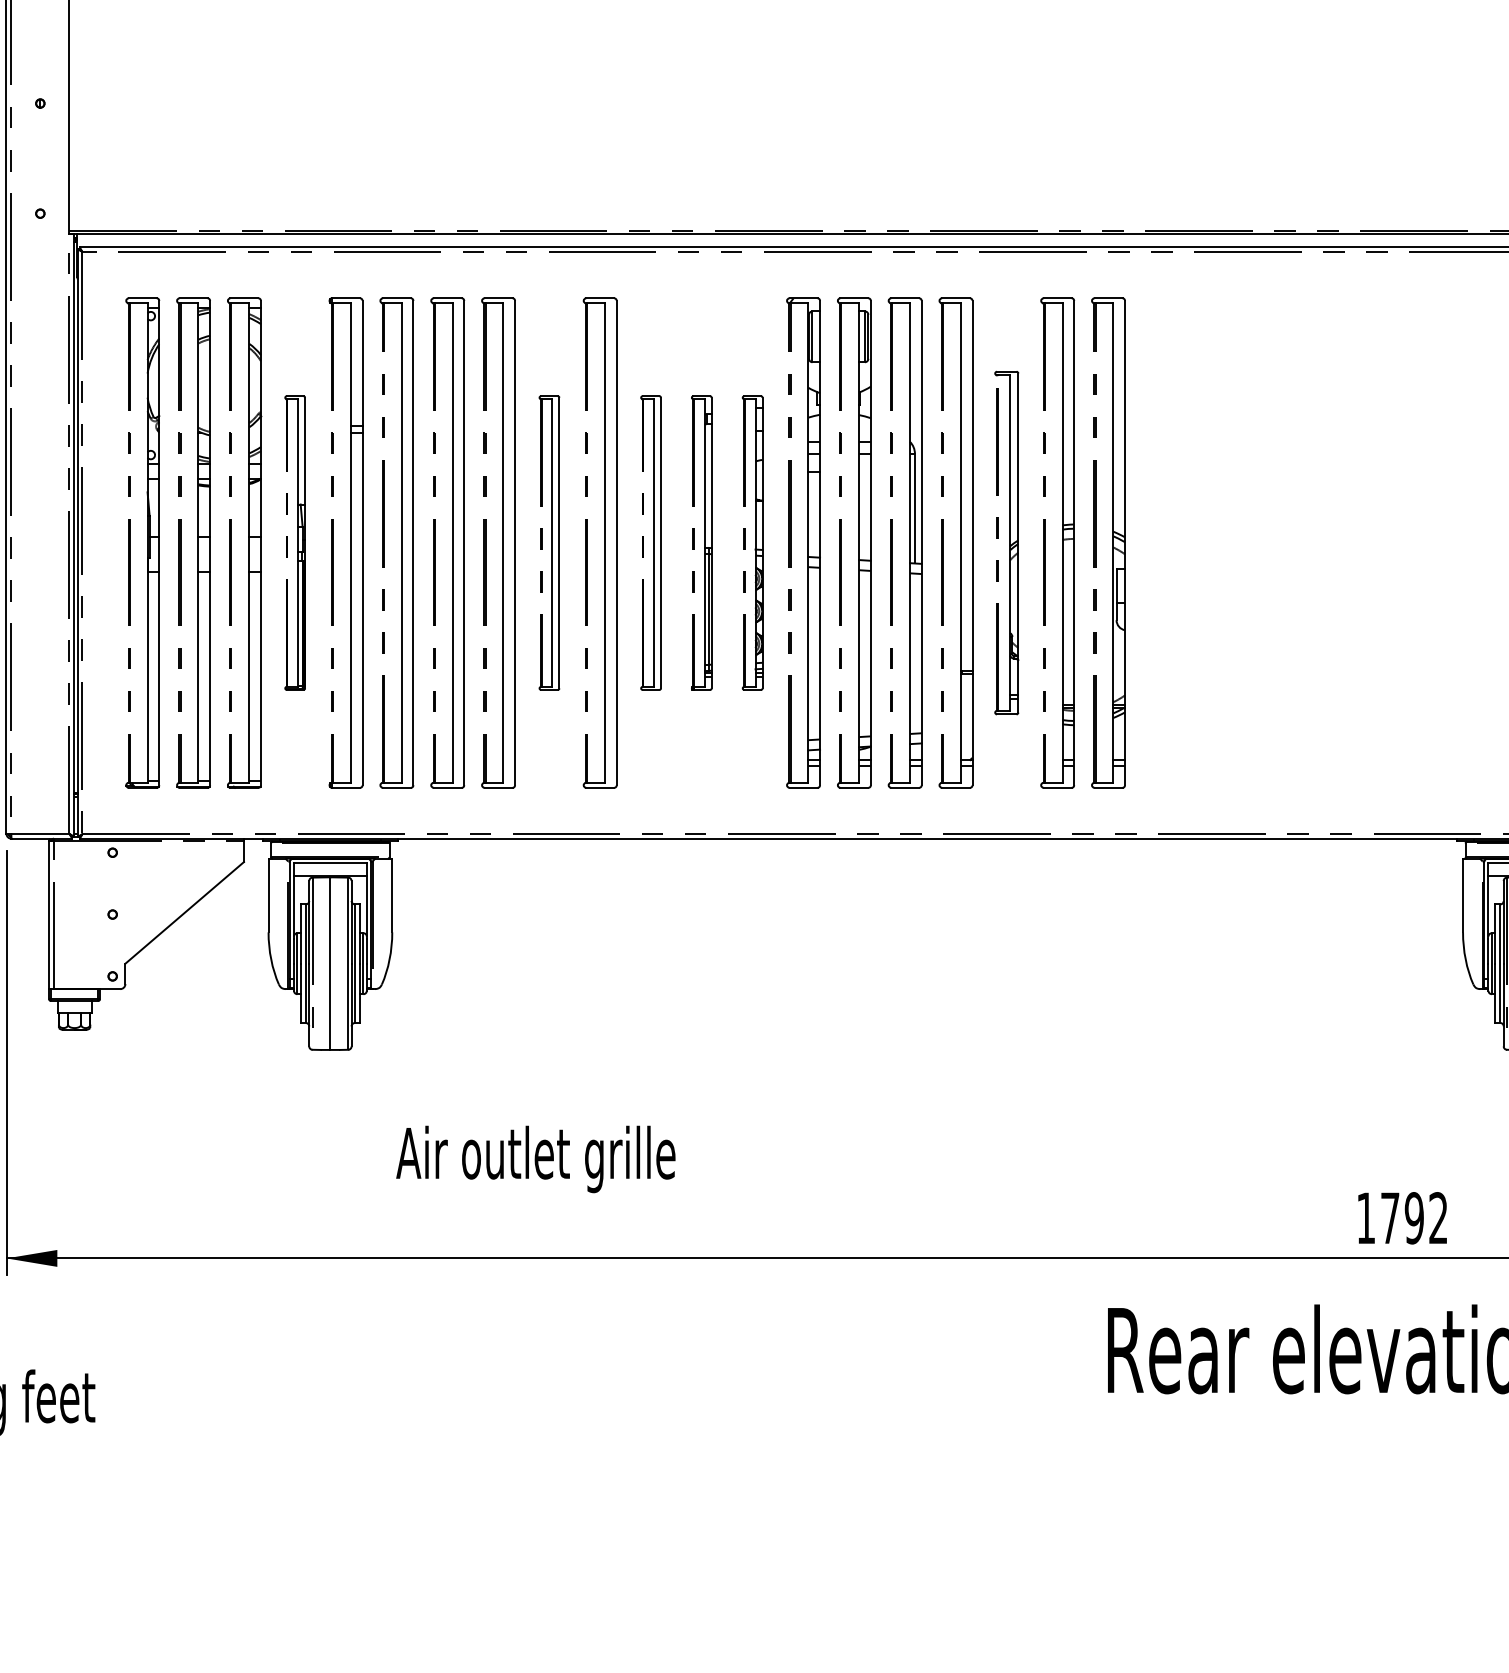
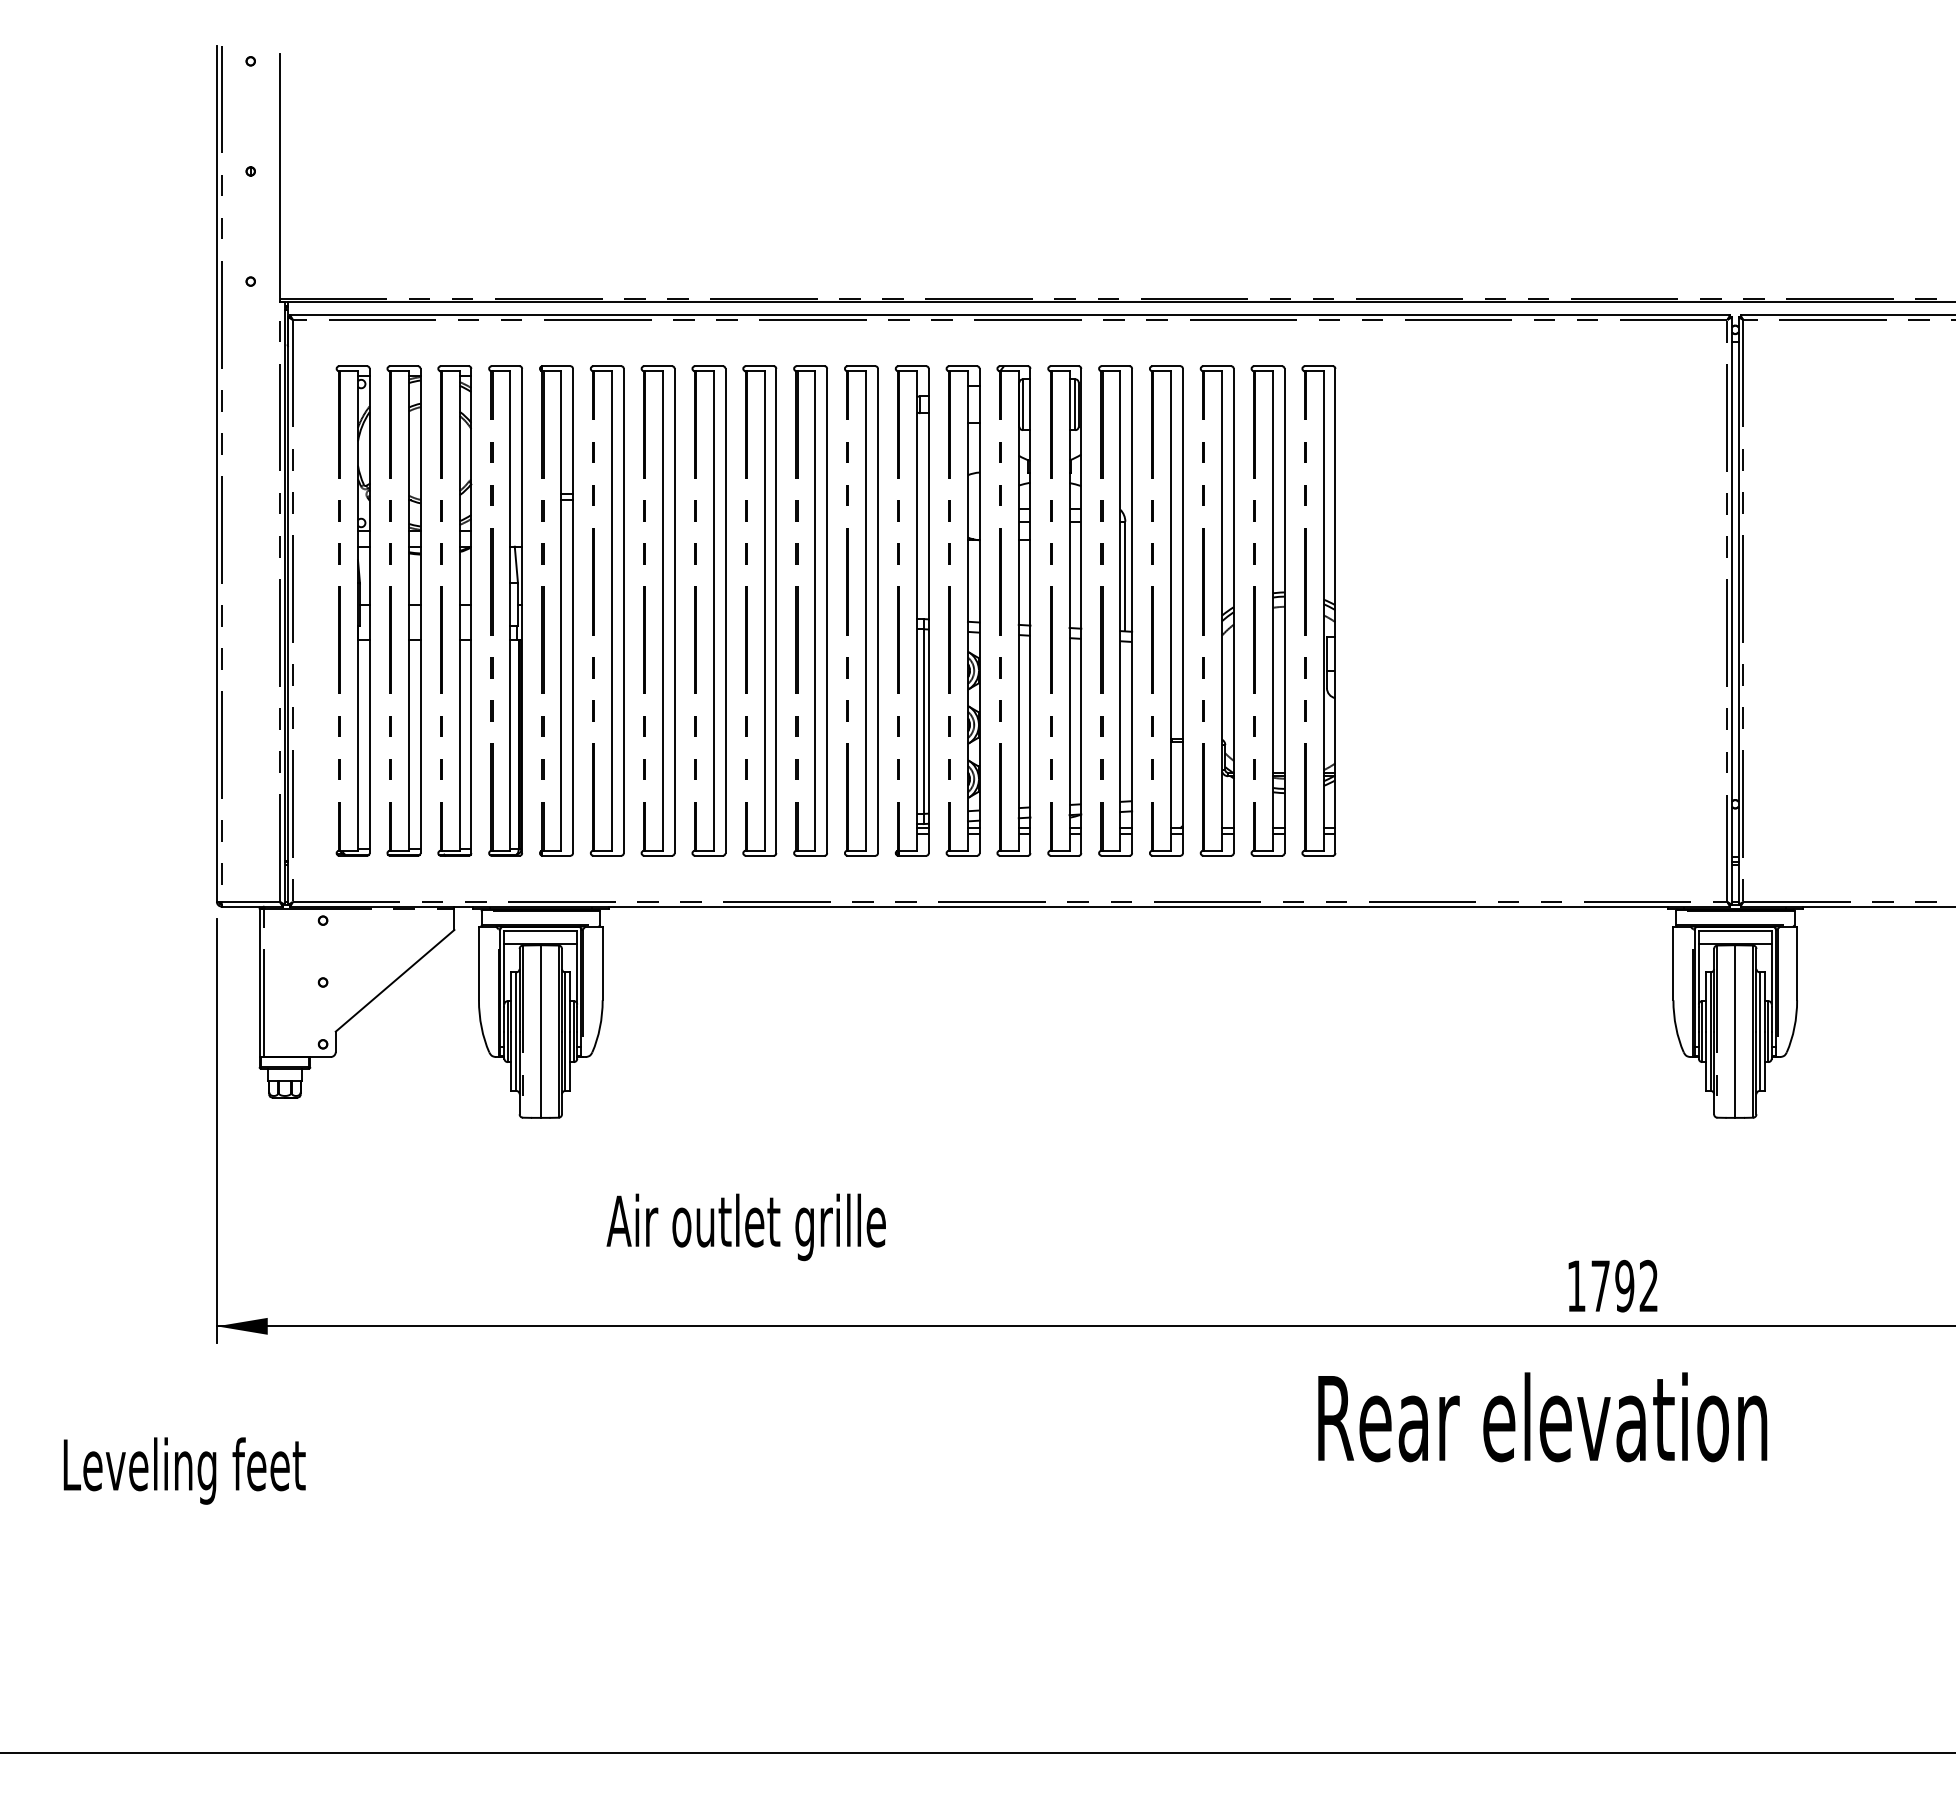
part: (295, 542) -> (505, 610), size x1.67
part: (549, 542) -> (759, 610), size x1.67
part: (651, 542) -> (861, 610), size x1.67
part: (701, 542) -> (911, 610), size x1.67
part: (752, 542) -> (962, 610), size x1.67
part: (1006, 542) -> (1216, 610), size x1.43

